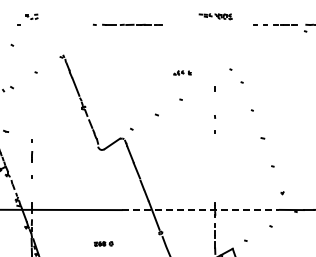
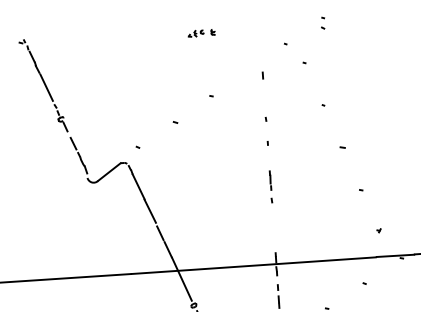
part: (255, 57) -> (322, 22), added
part: (182, 72) -> (201, 32), moved
line: (215, 160) -> (271, 187), added
line: (200, 210) -> (253, 266), dashed -> solid

